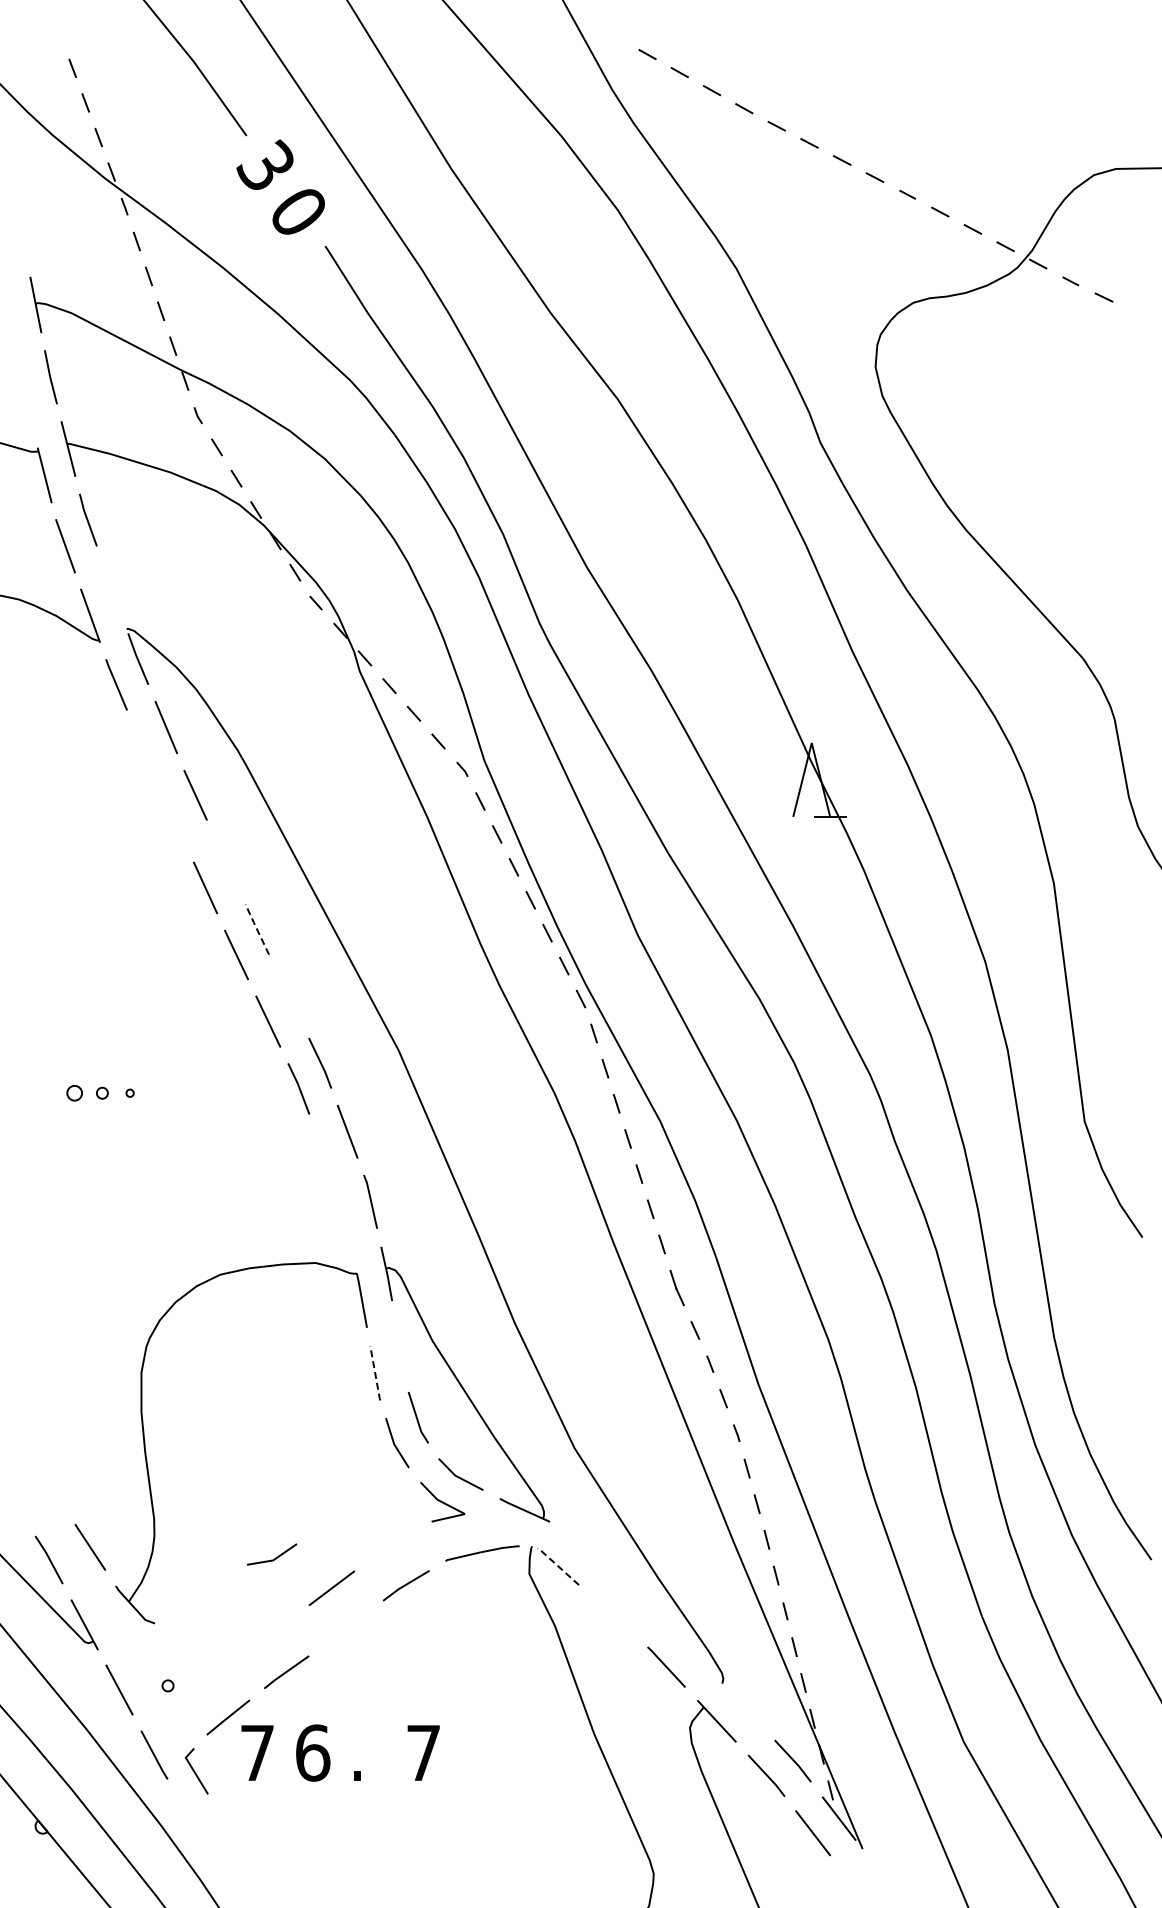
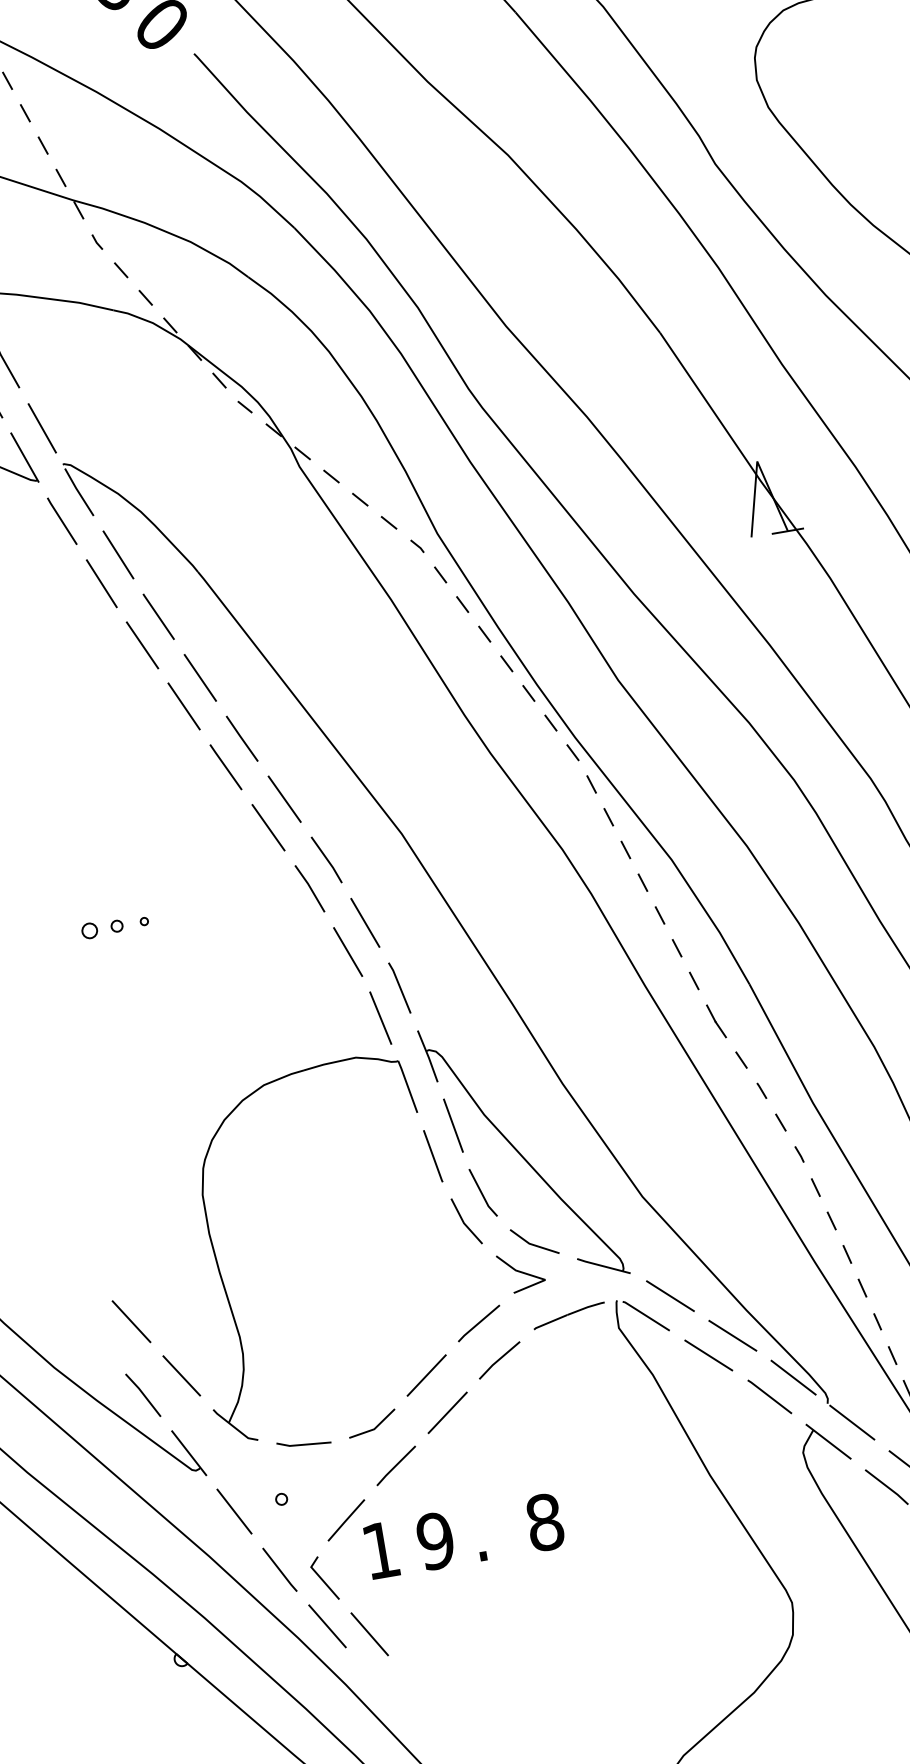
line: (112, 589) -> (42, 427), added
line: (144, 752) -> (101, 583), added
line: (174, 820) -> (142, 645), added
line: (225, 862) -> (199, 678), added
line: (256, 928) -> (241, 737), dashed -> solid
line: (288, 996) -> (284, 799), added
line: (325, 1157) -> (347, 951), added
line: (346, 1228) -> (380, 1018), added
line: (400, 1346) -> (453, 1125), added
line: (375, 1373) -> (433, 1156), dashed -> solid
line: (49, 1485) -> (131, 1321), added
line: (391, 1545) -> (478, 1323), added
line: (585, 1550) -> (670, 1295), added
line: (275, 1557) -> (376, 1425), moved
line: (557, 1565) -> (645, 1315), dashed -> solid
line: (639, 1600) -> (731, 1335), added
line: (612, 1615) -> (707, 1355), added
line: (346, 1628) -> (447, 1412), added
line: (198, 1634) -> (303, 1443), added
line: (693, 1651) -> (793, 1376), added
line: (743, 1706) -> (852, 1422), added
text: (257, 1752) -> (381, 1549), 7 -> 1
text: (312, 1752) -> (435, 1540), 6 -> 9
text: (423, 1752) -> (544, 1521), 7 -> 8
line: (191, 1818) -> (327, 1626), added
line: (231, 1833) -> (369, 1634), added

